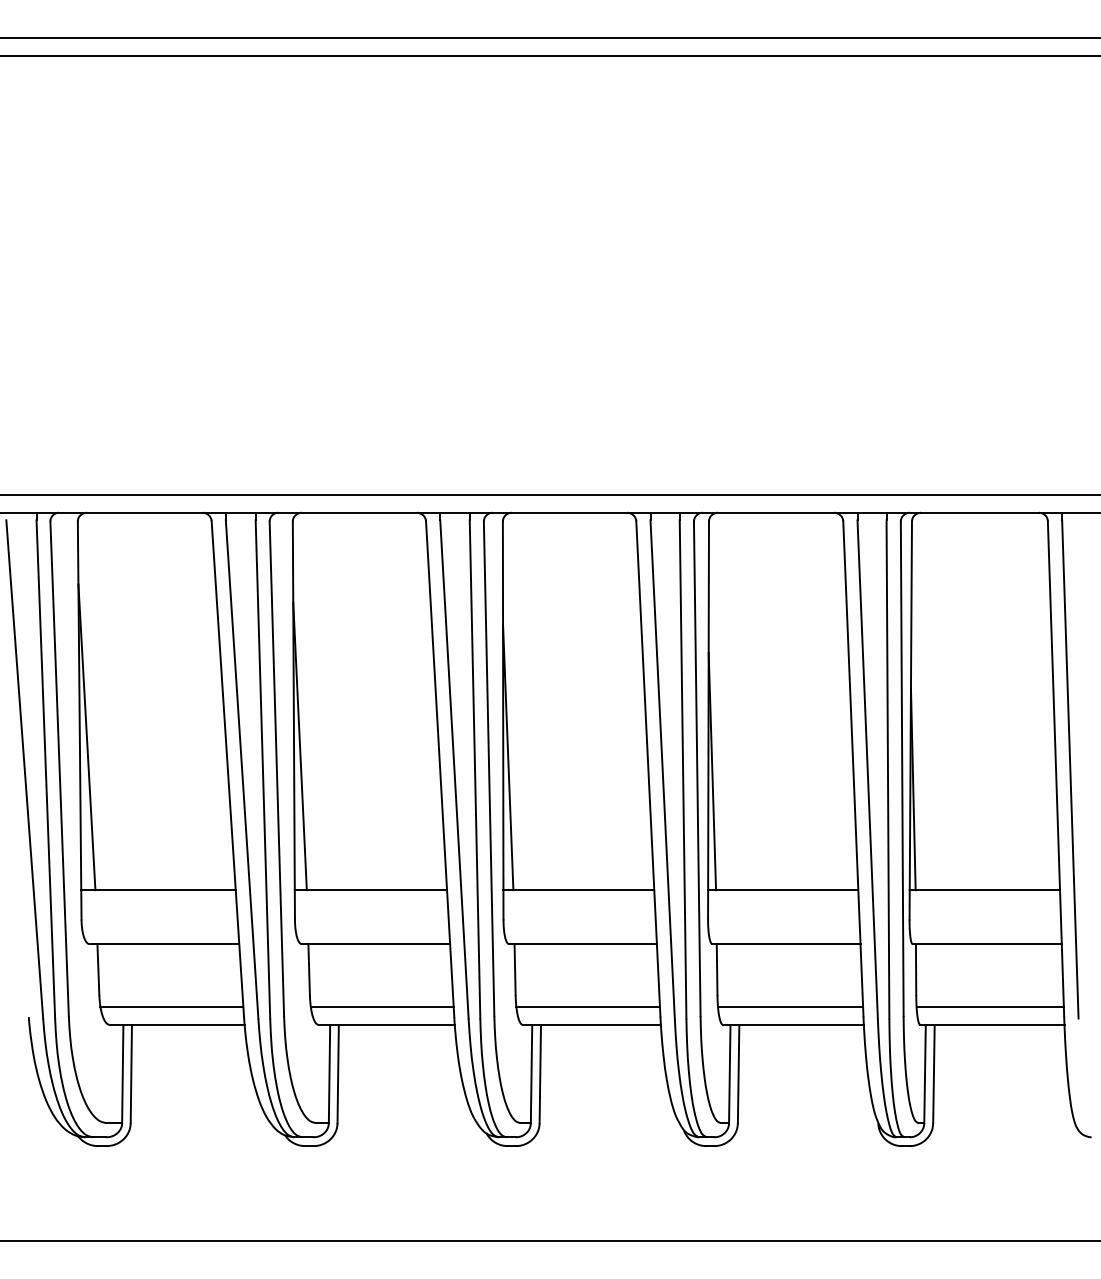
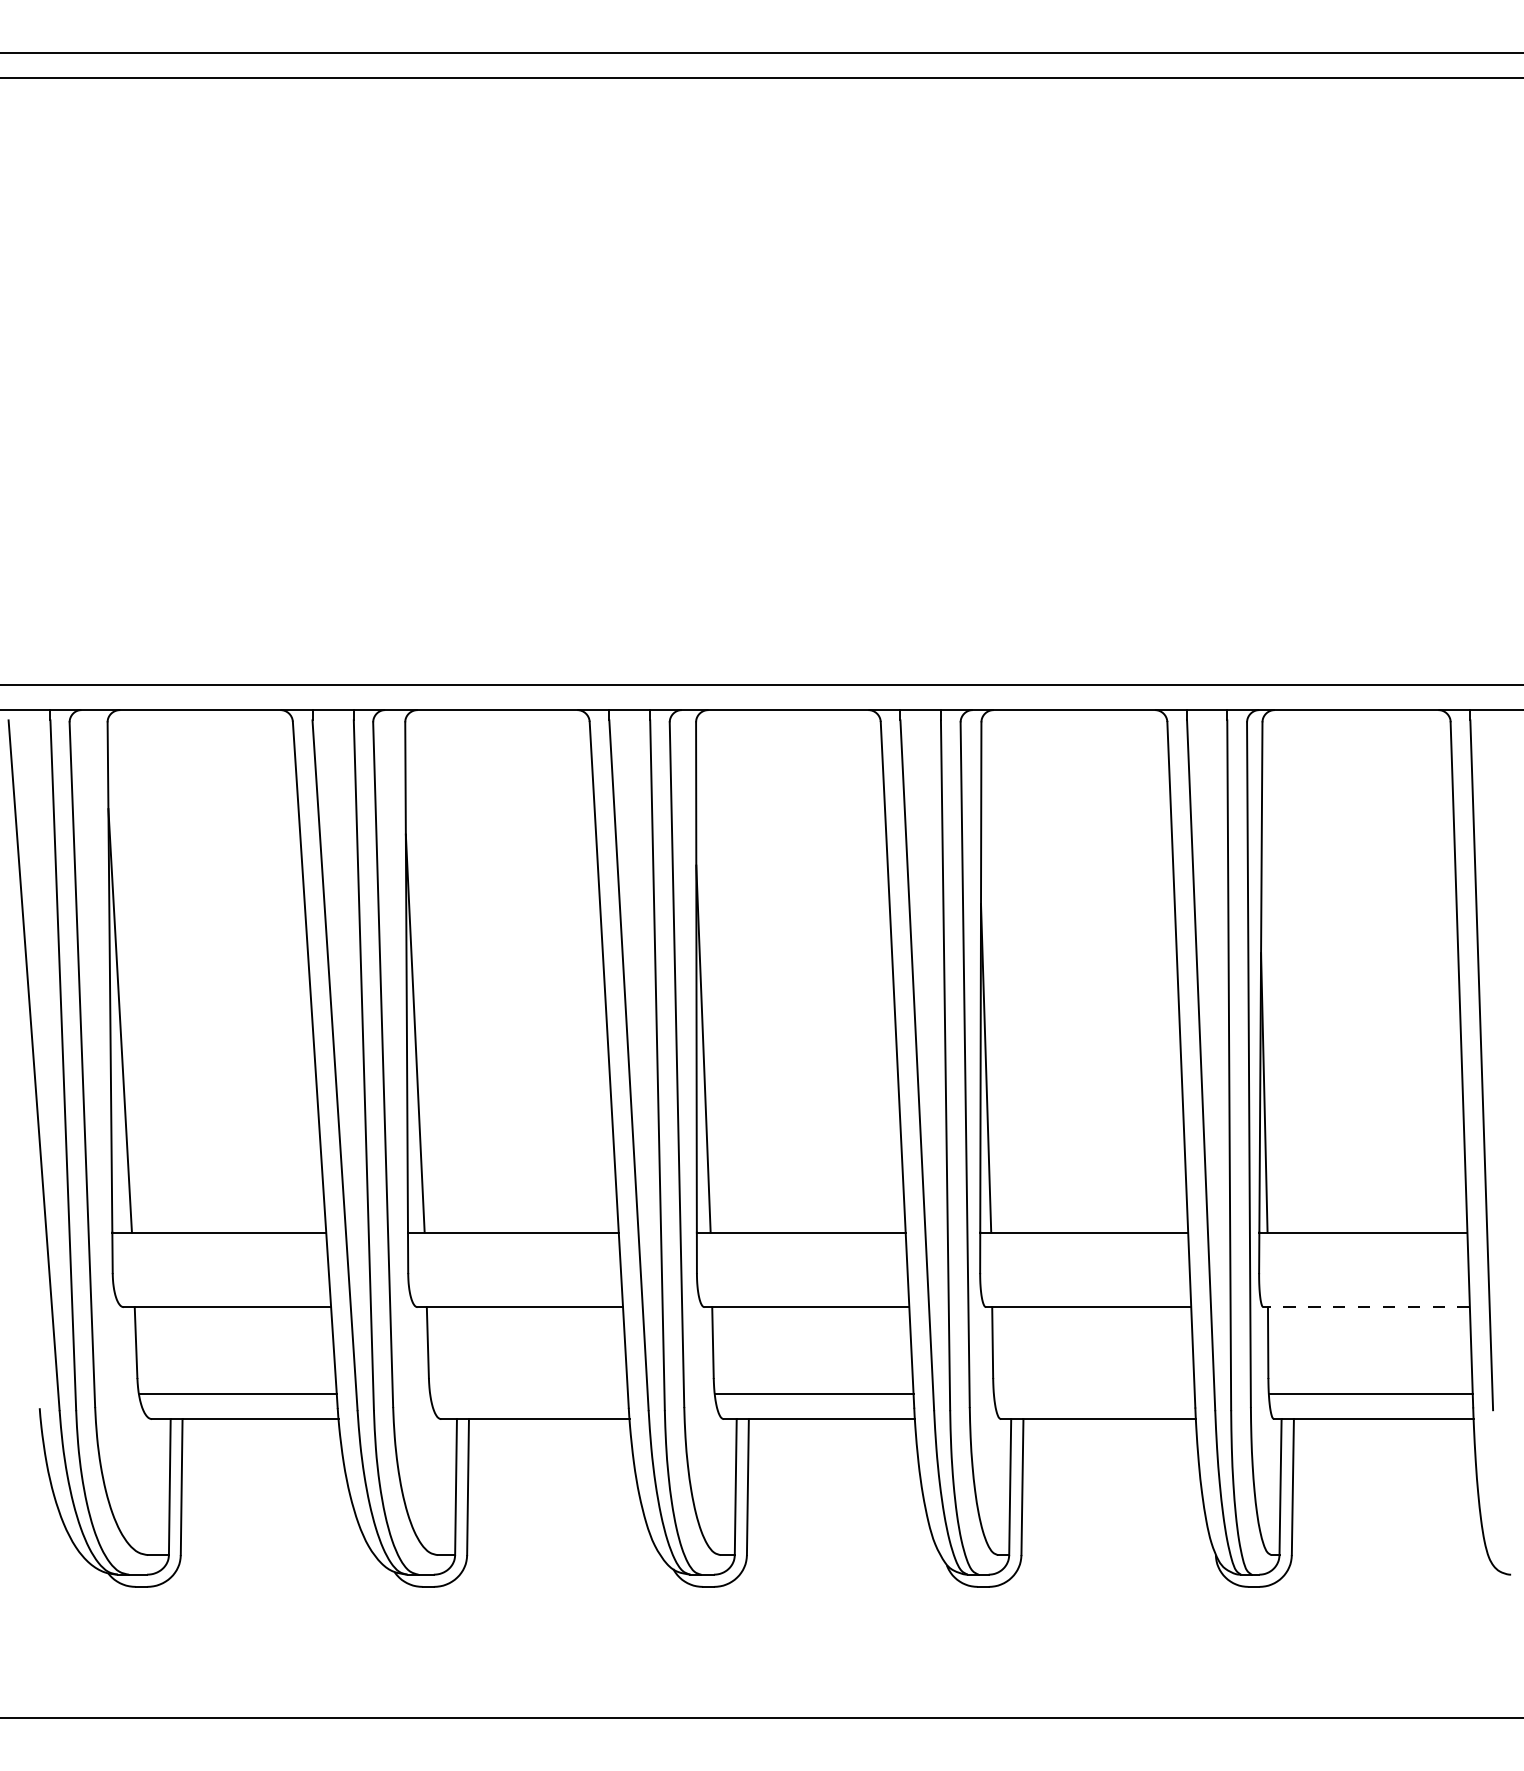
line: (987, 944) -> (1367, 1307), solid -> dashed
line: (381, 1007) -> (528, 1394), removed
line: (790, 1007) -> (1094, 1394), removed

